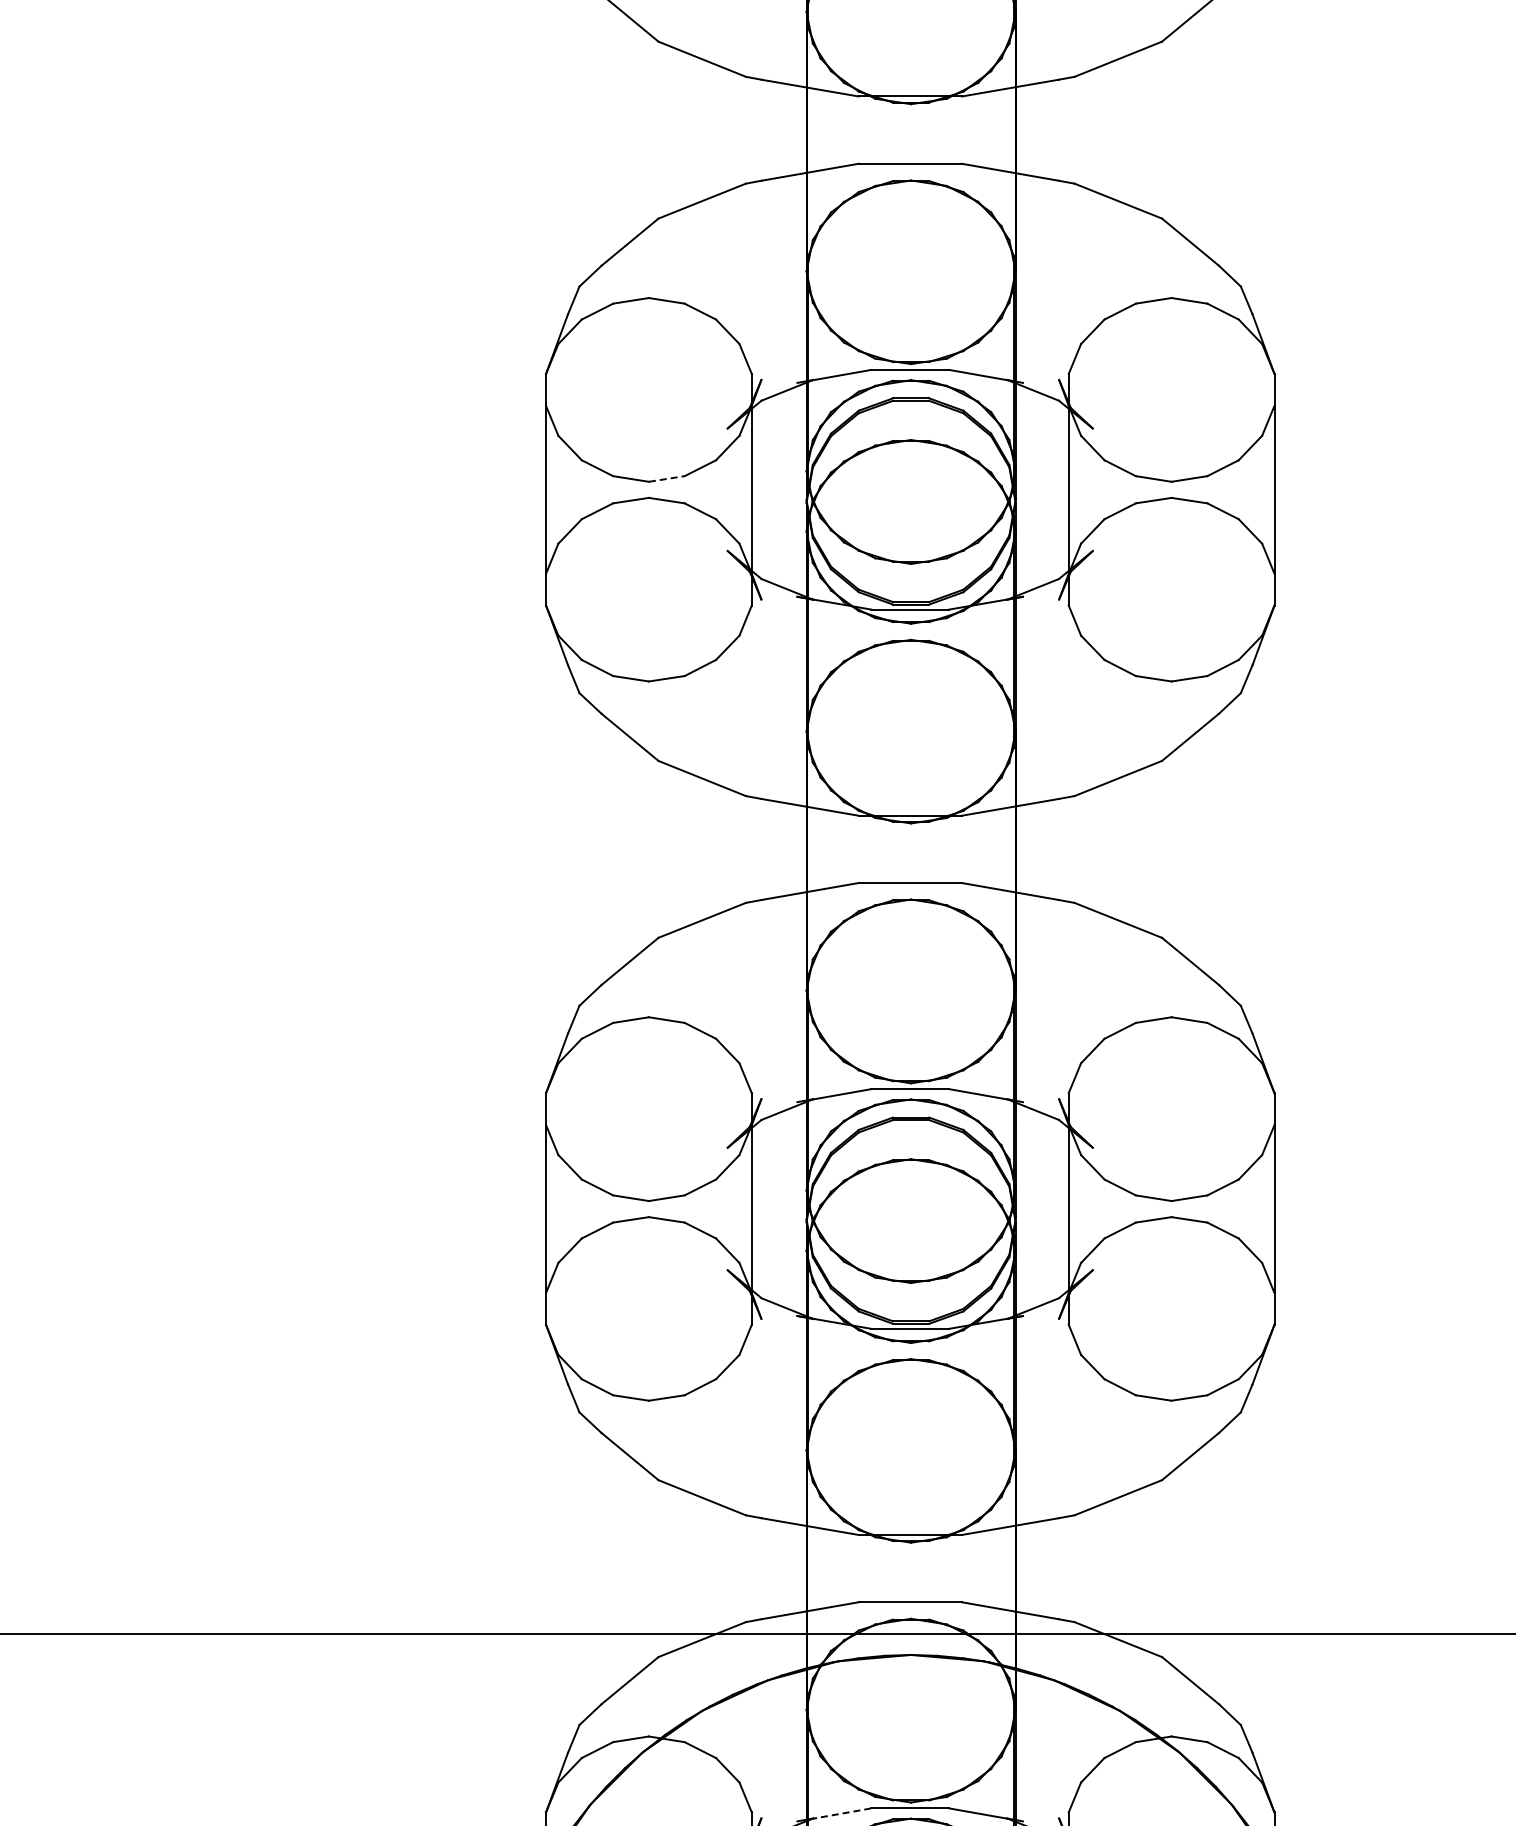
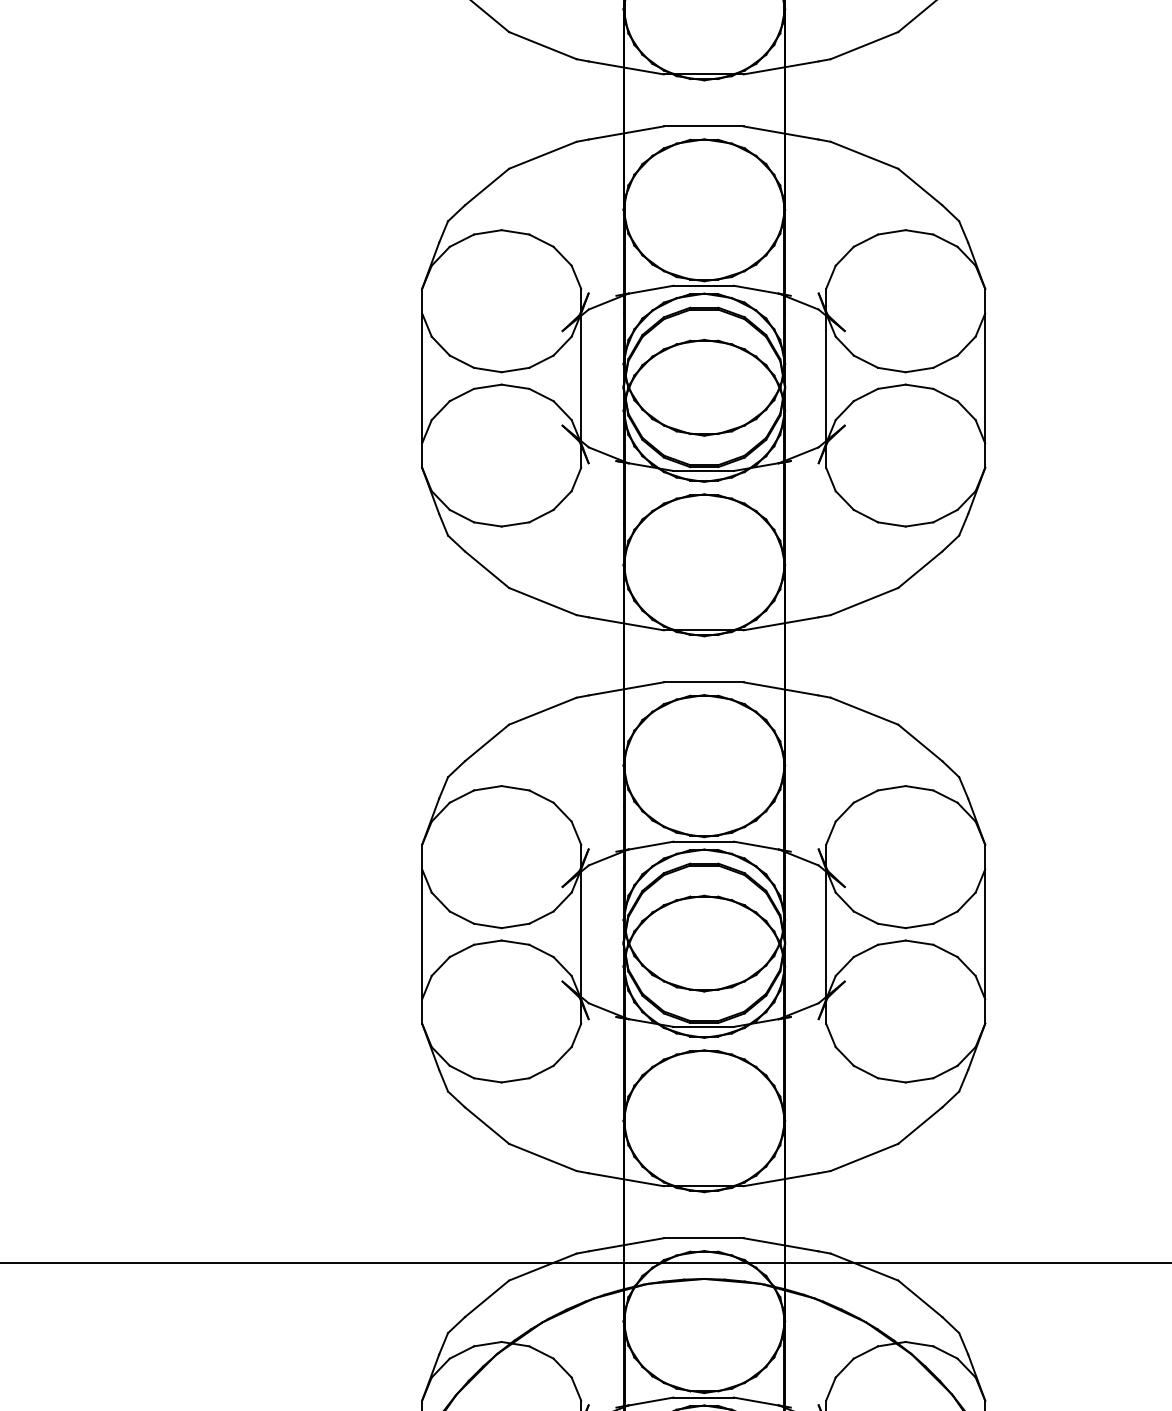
line: (667, 478) -> (516, 369), dashed -> solid
line: (841, 1813) -> (650, 1401), dashed -> solid

